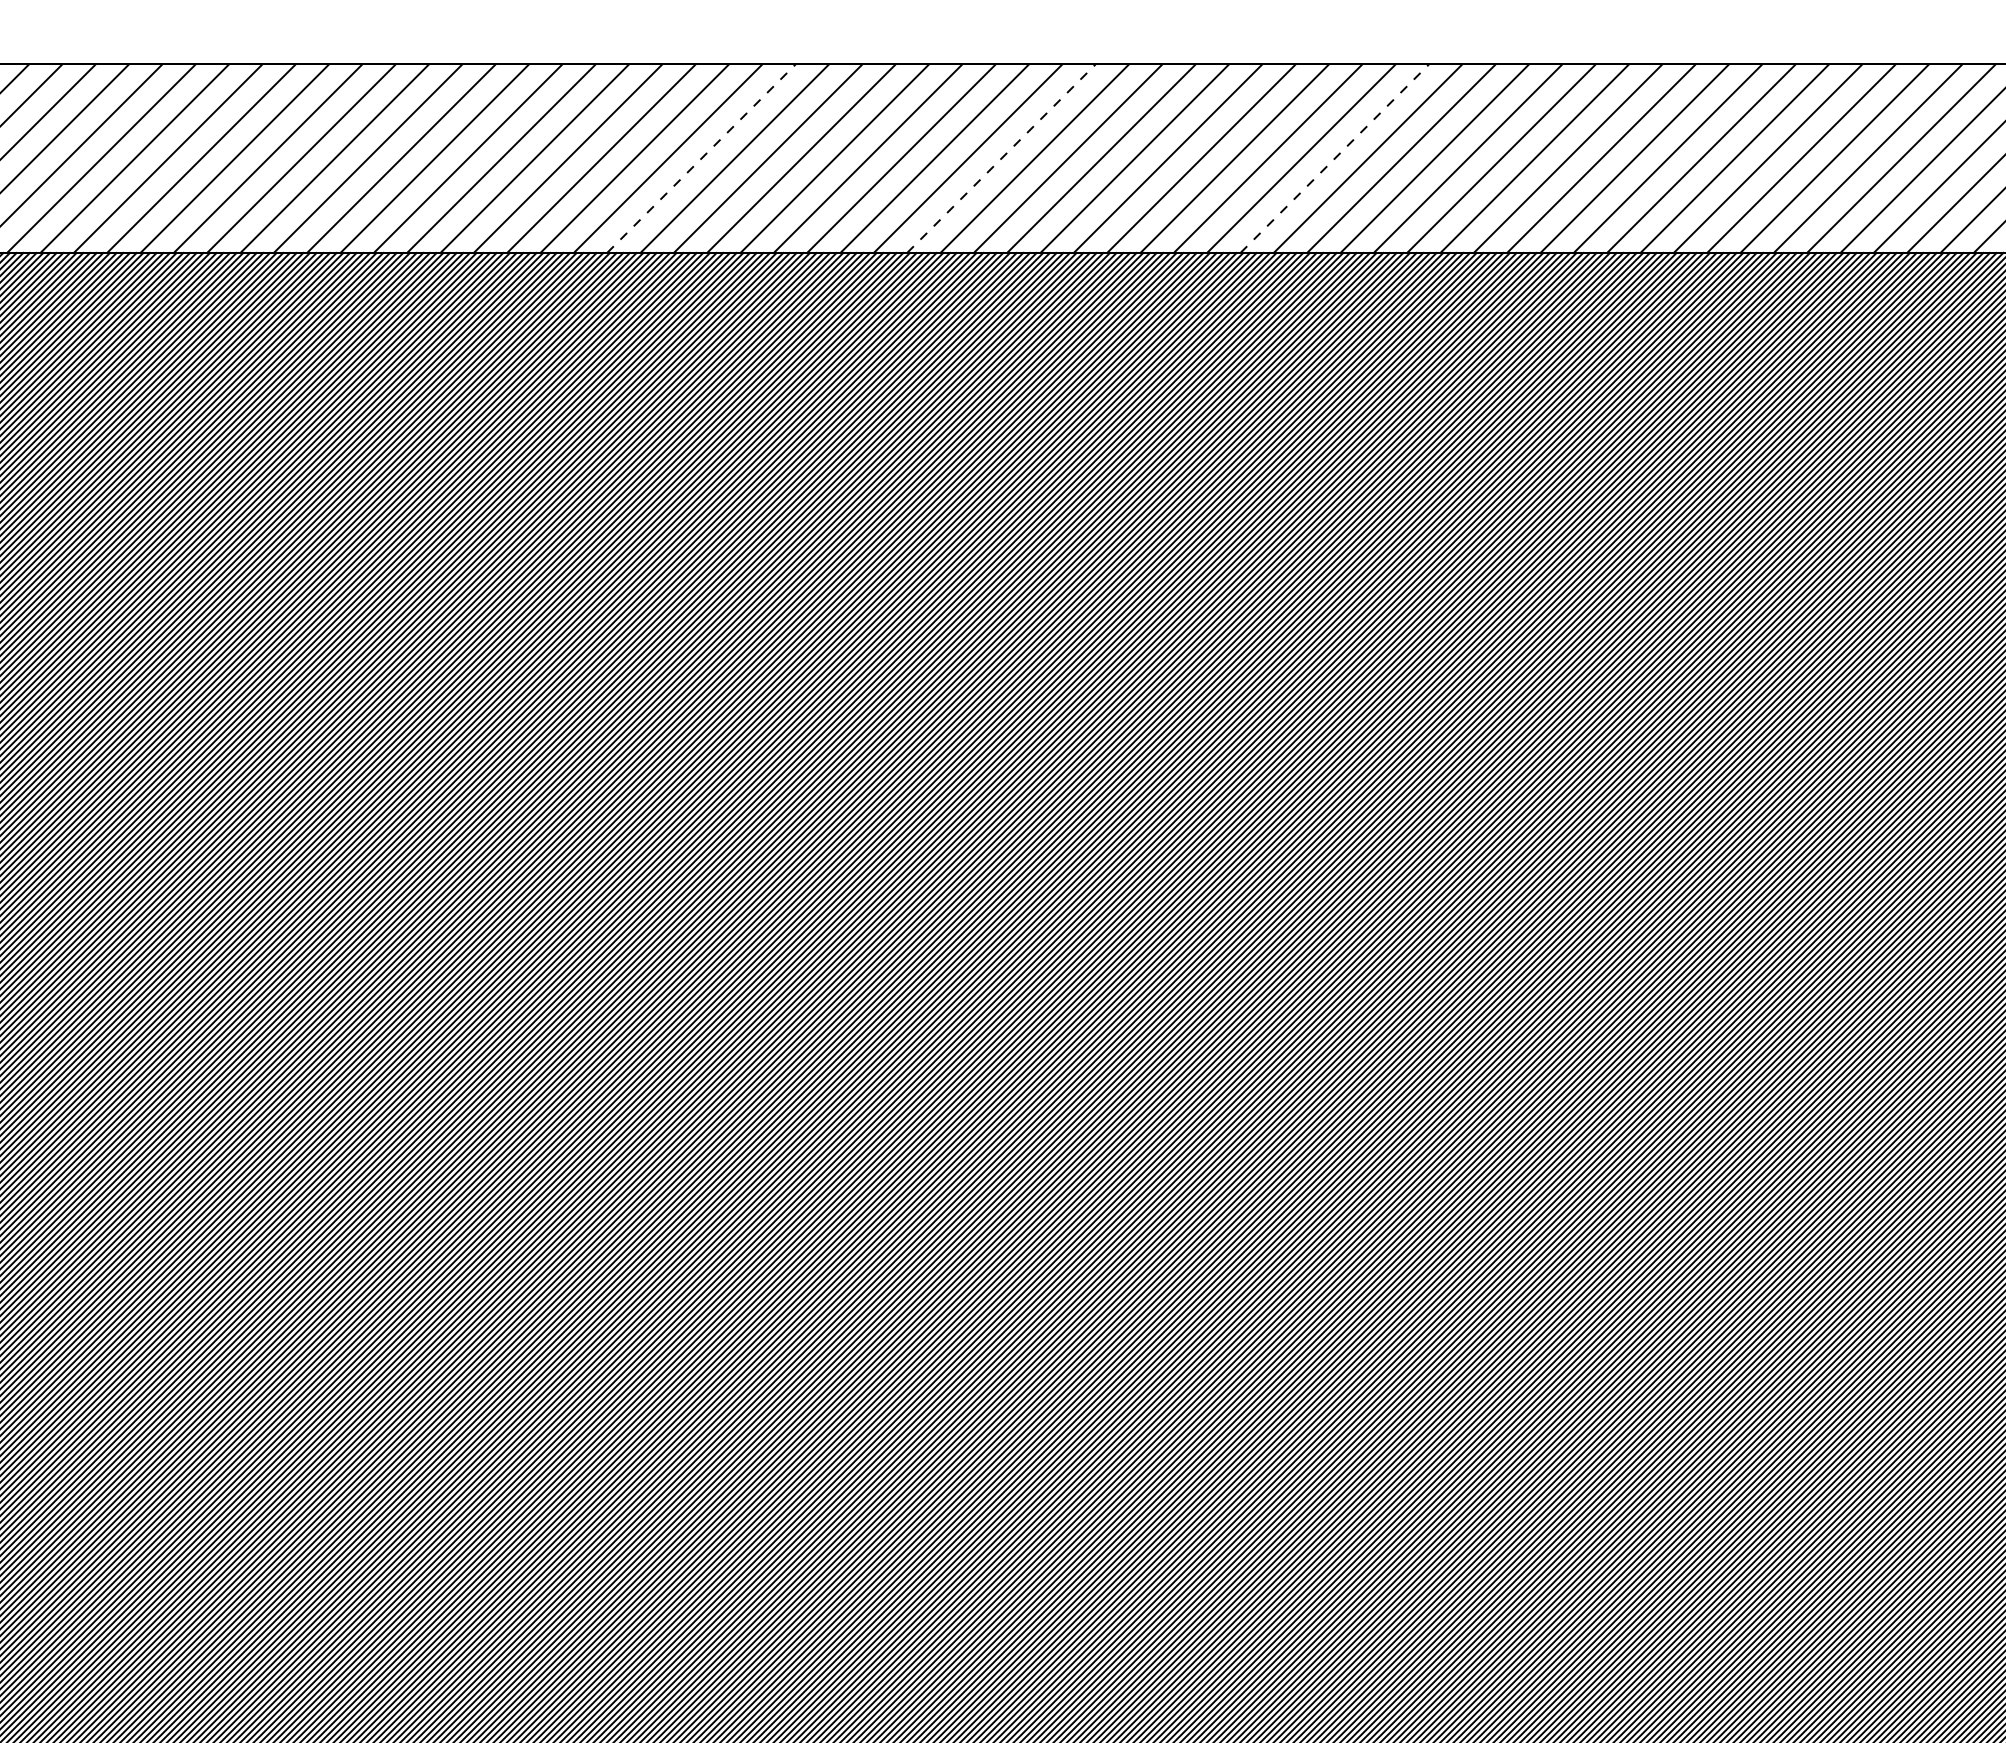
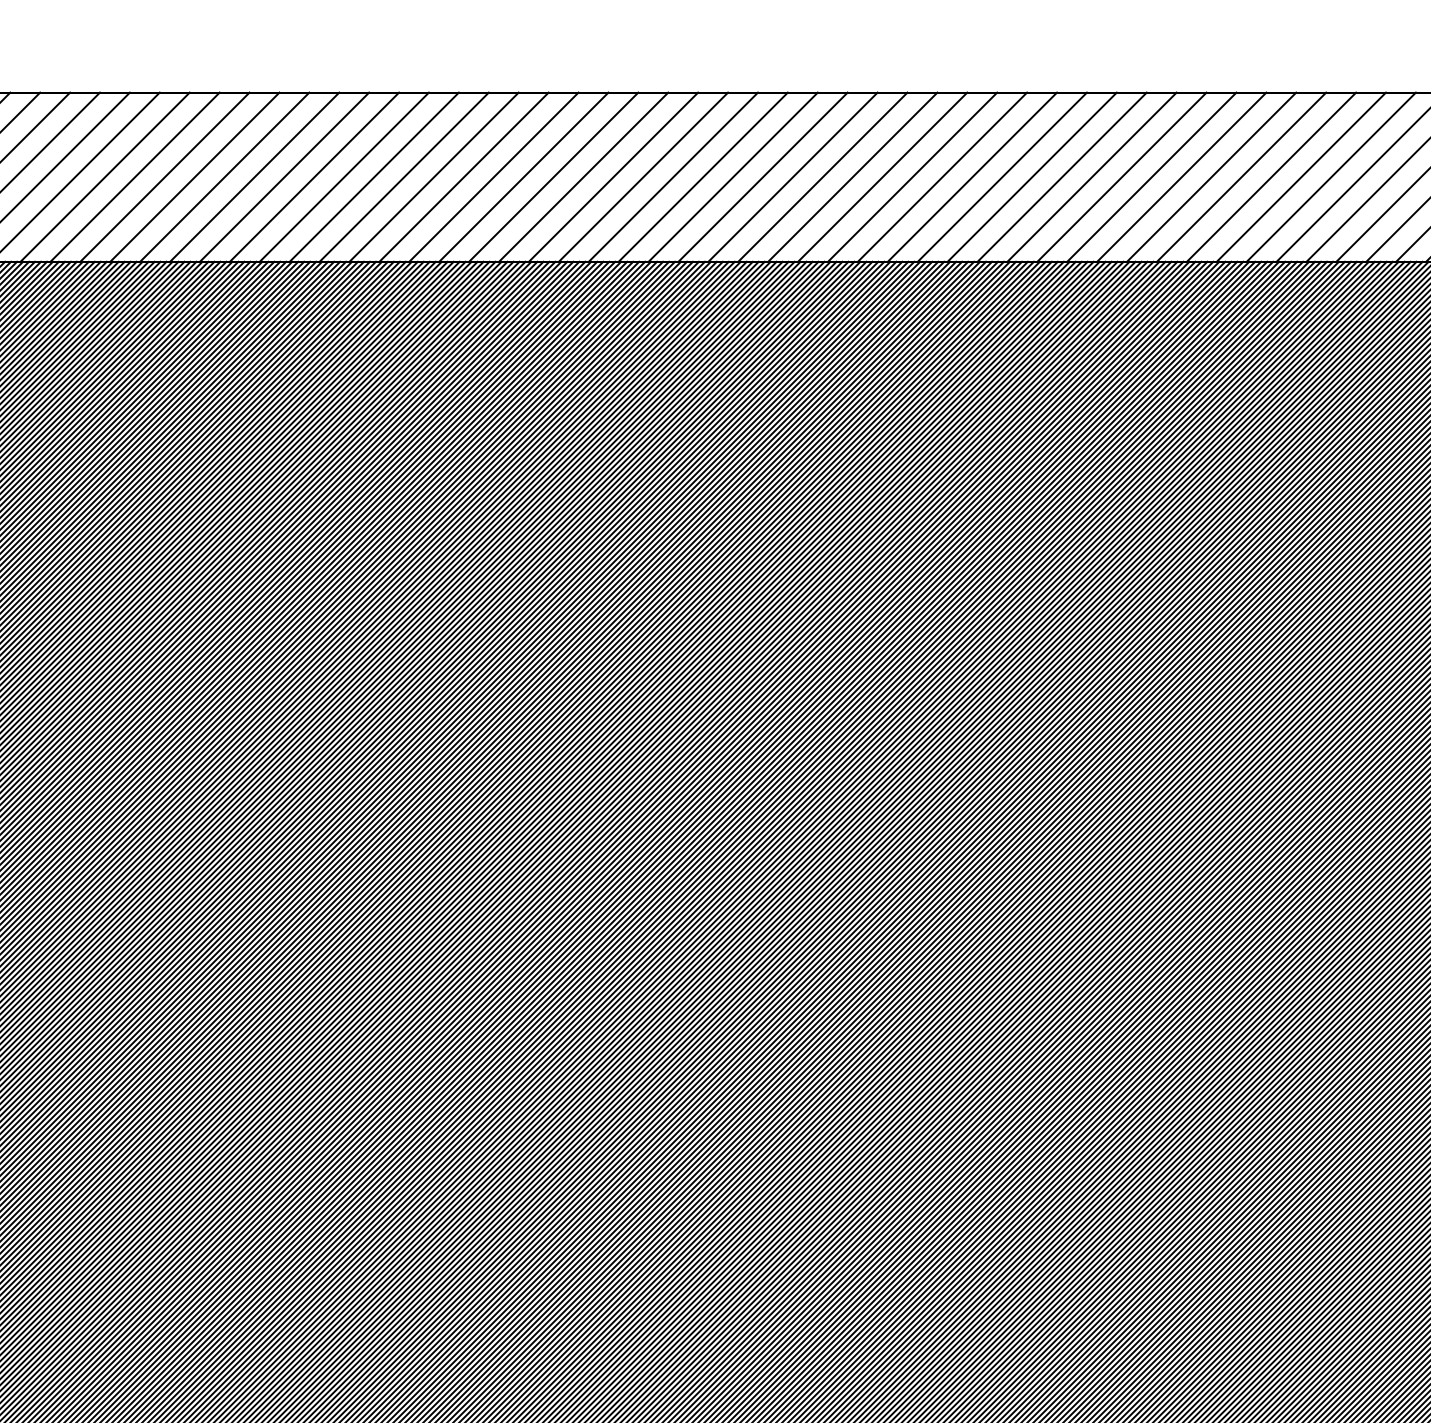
line: (701, 158) -> (344, 177), dashed -> solid
line: (1001, 158) -> (613, 177), dashed -> solid
line: (1335, 158) -> (913, 177), dashed -> solid

